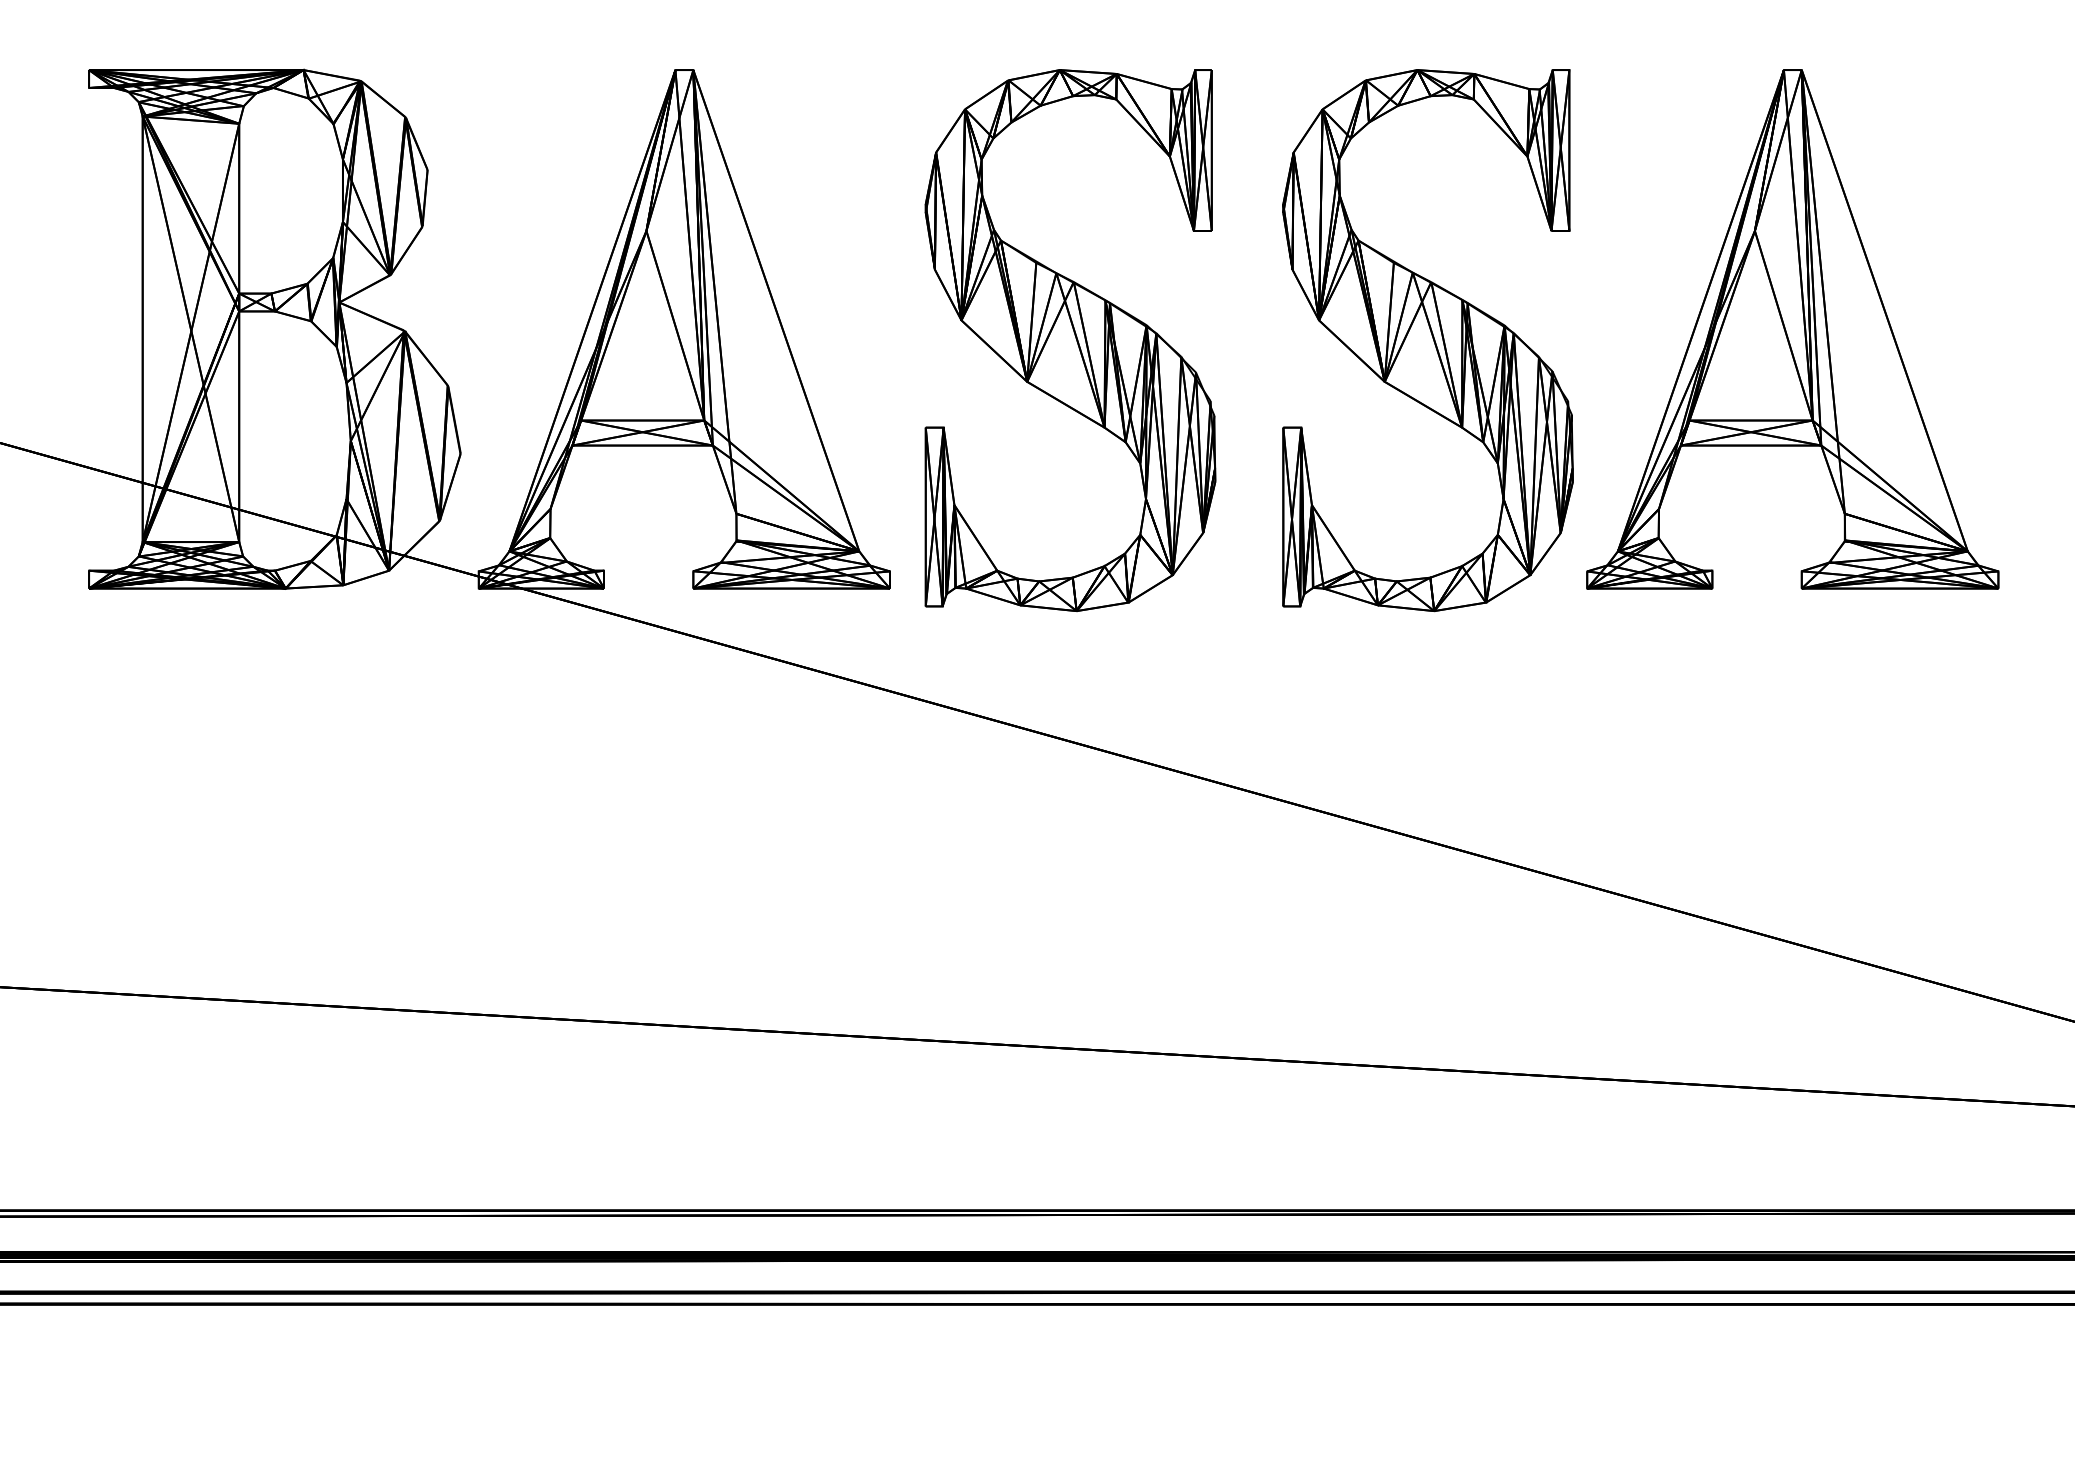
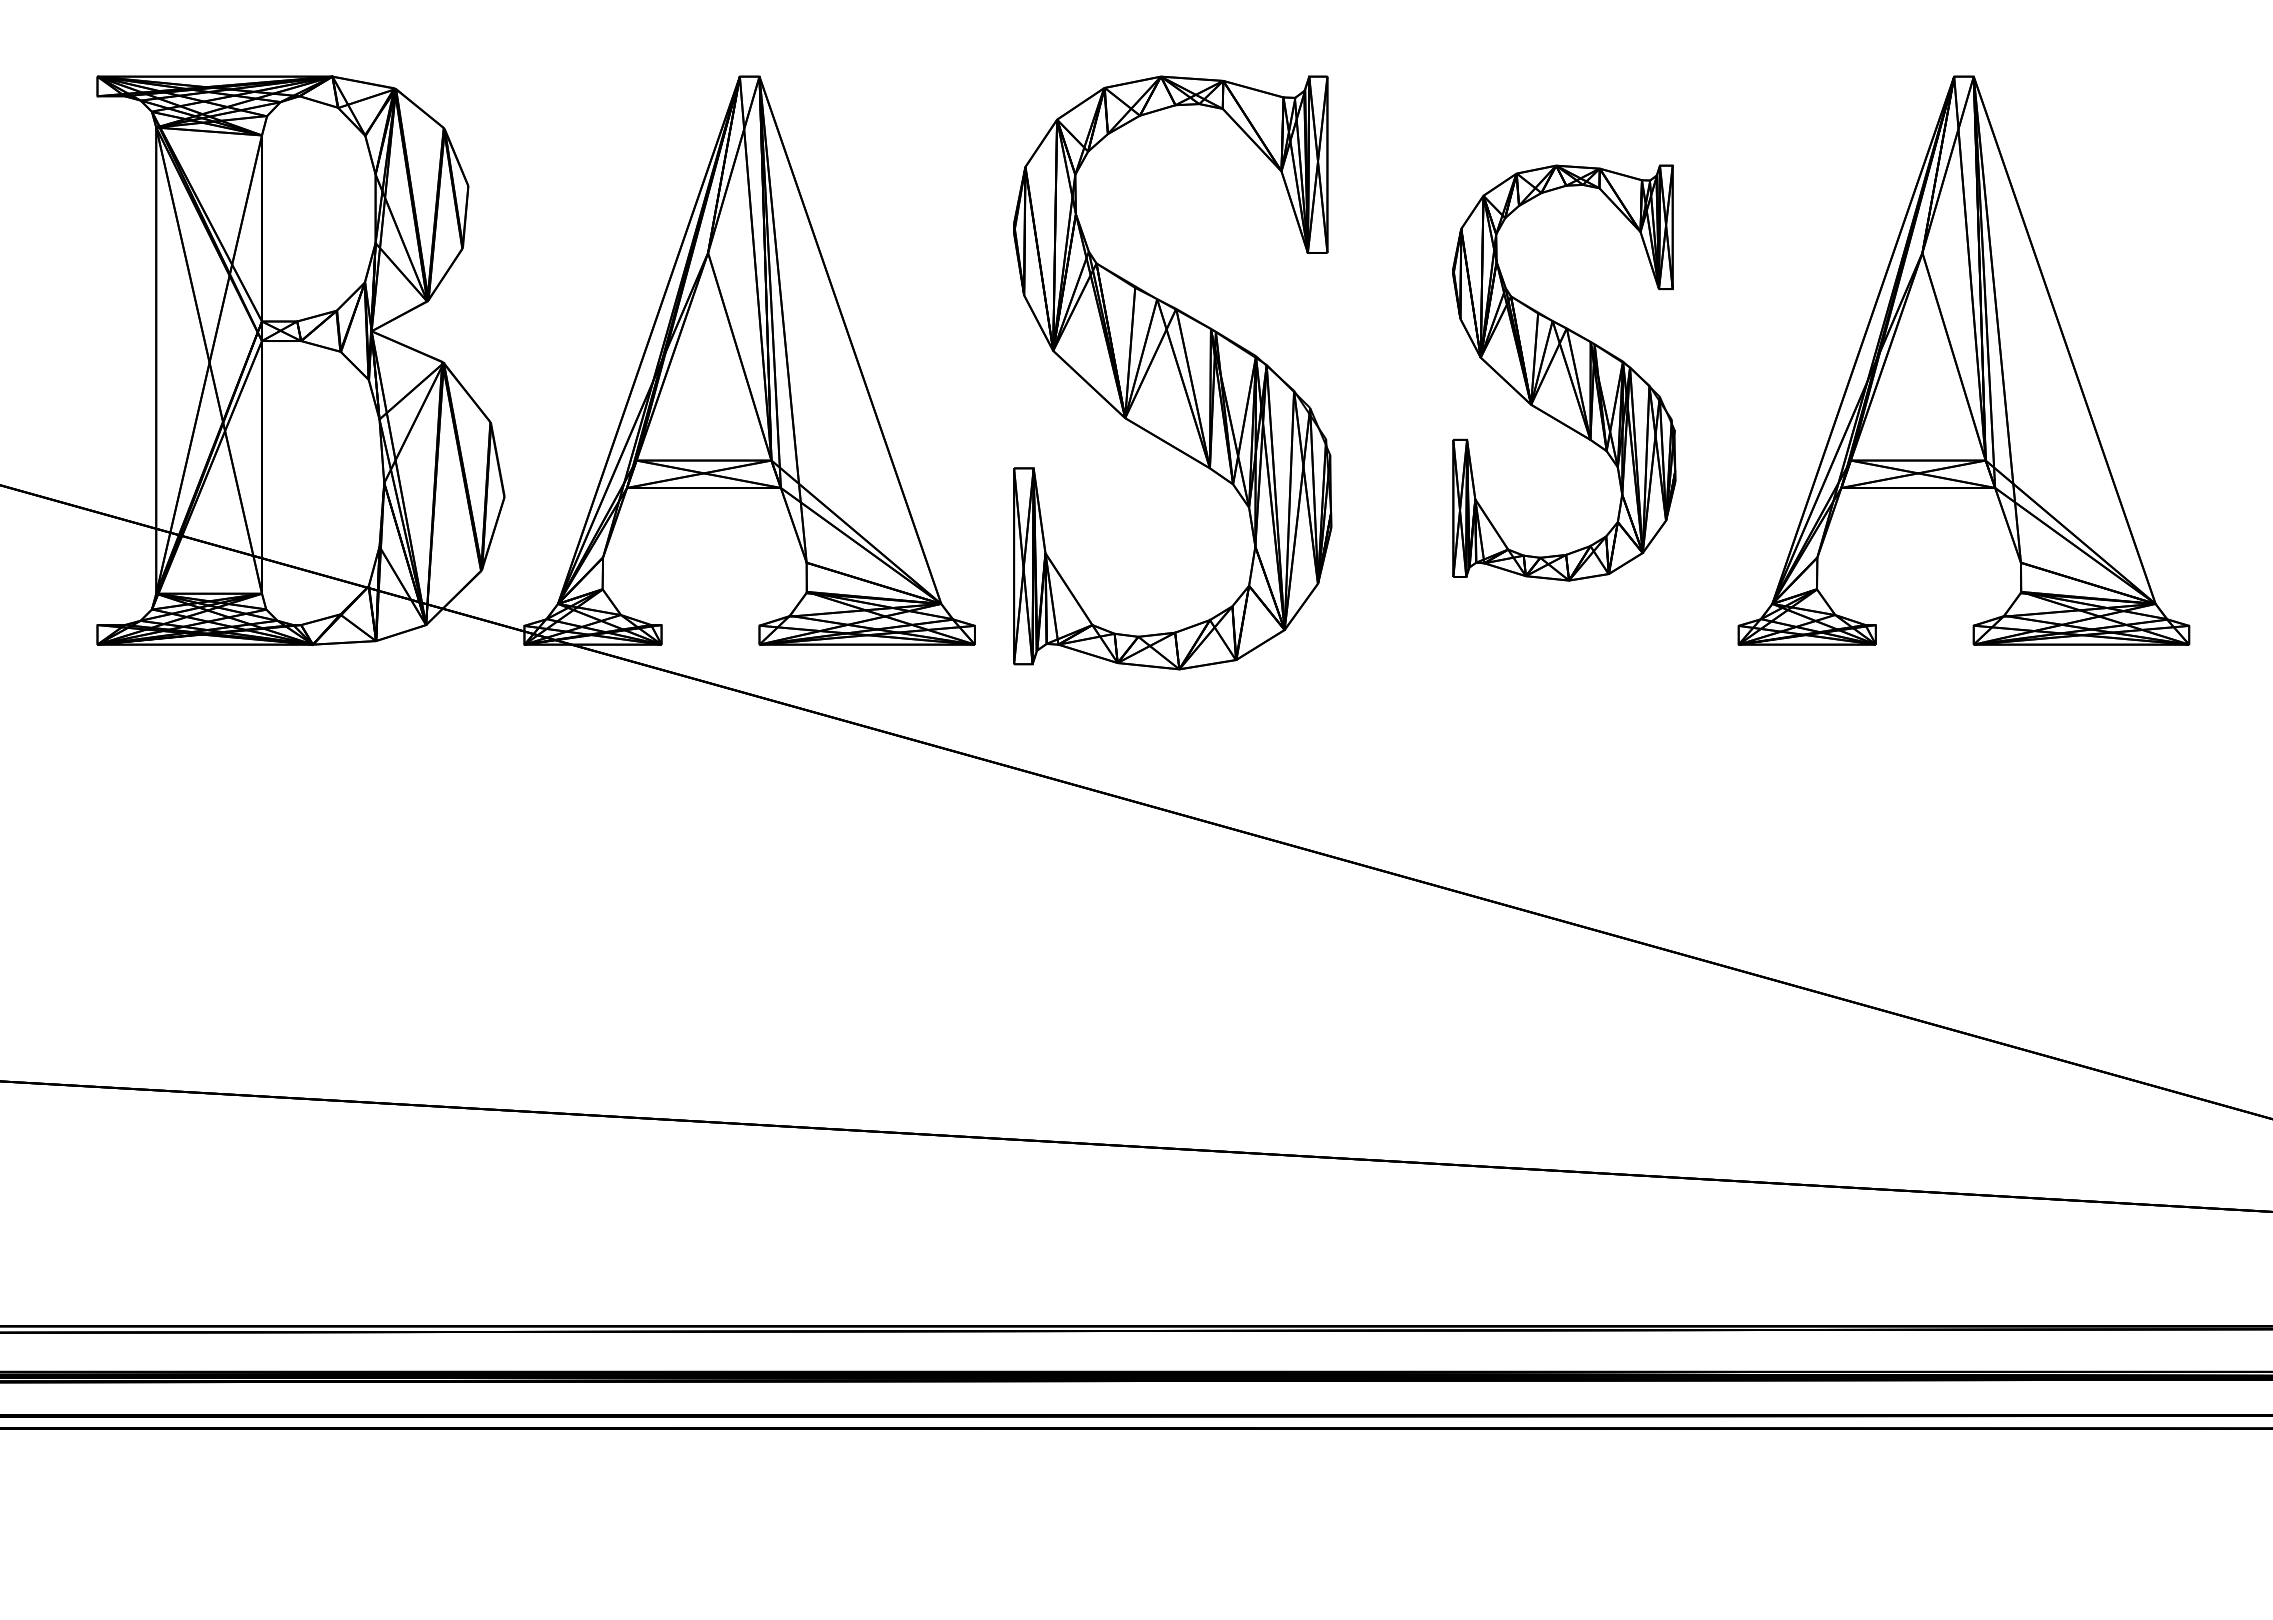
part: (1427, 340) -> (1563, 372), size x0.7

